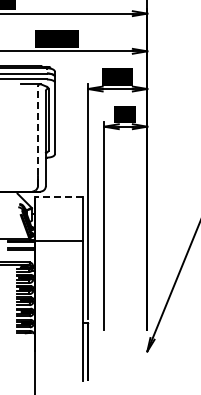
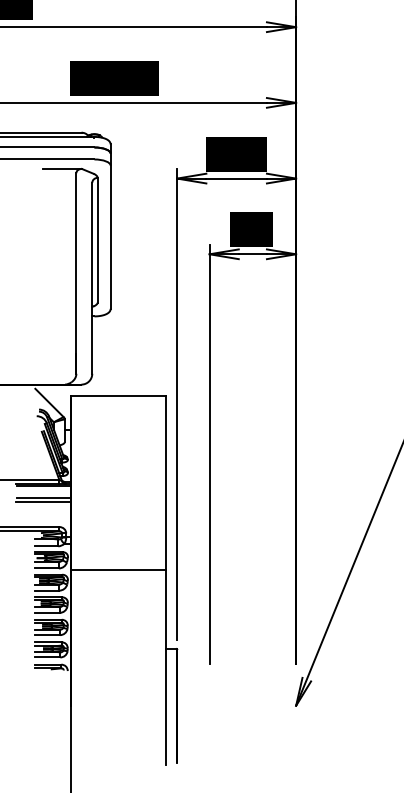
line: (37, 136) -> (75, 273), dashed -> solid
line: (59, 197) -> (119, 396), dashed -> solid
line: (58, 240) -> (117, 569), moved

